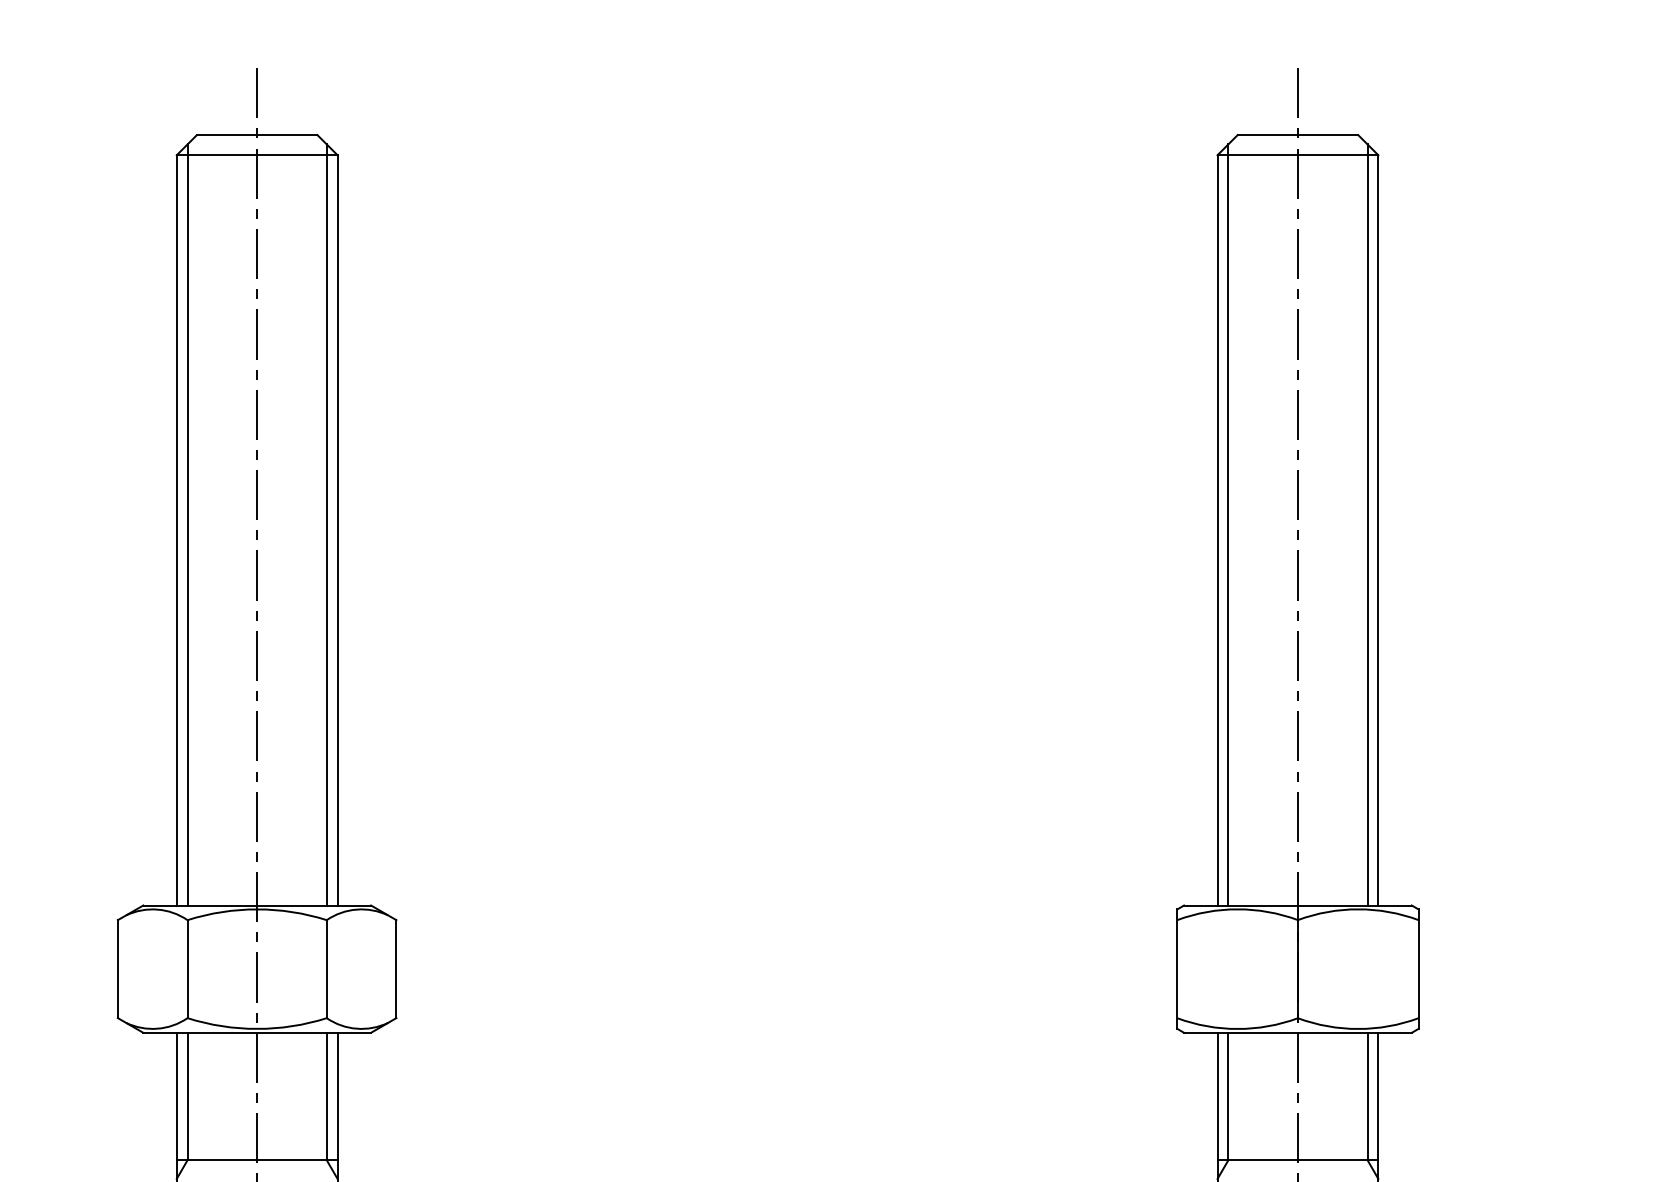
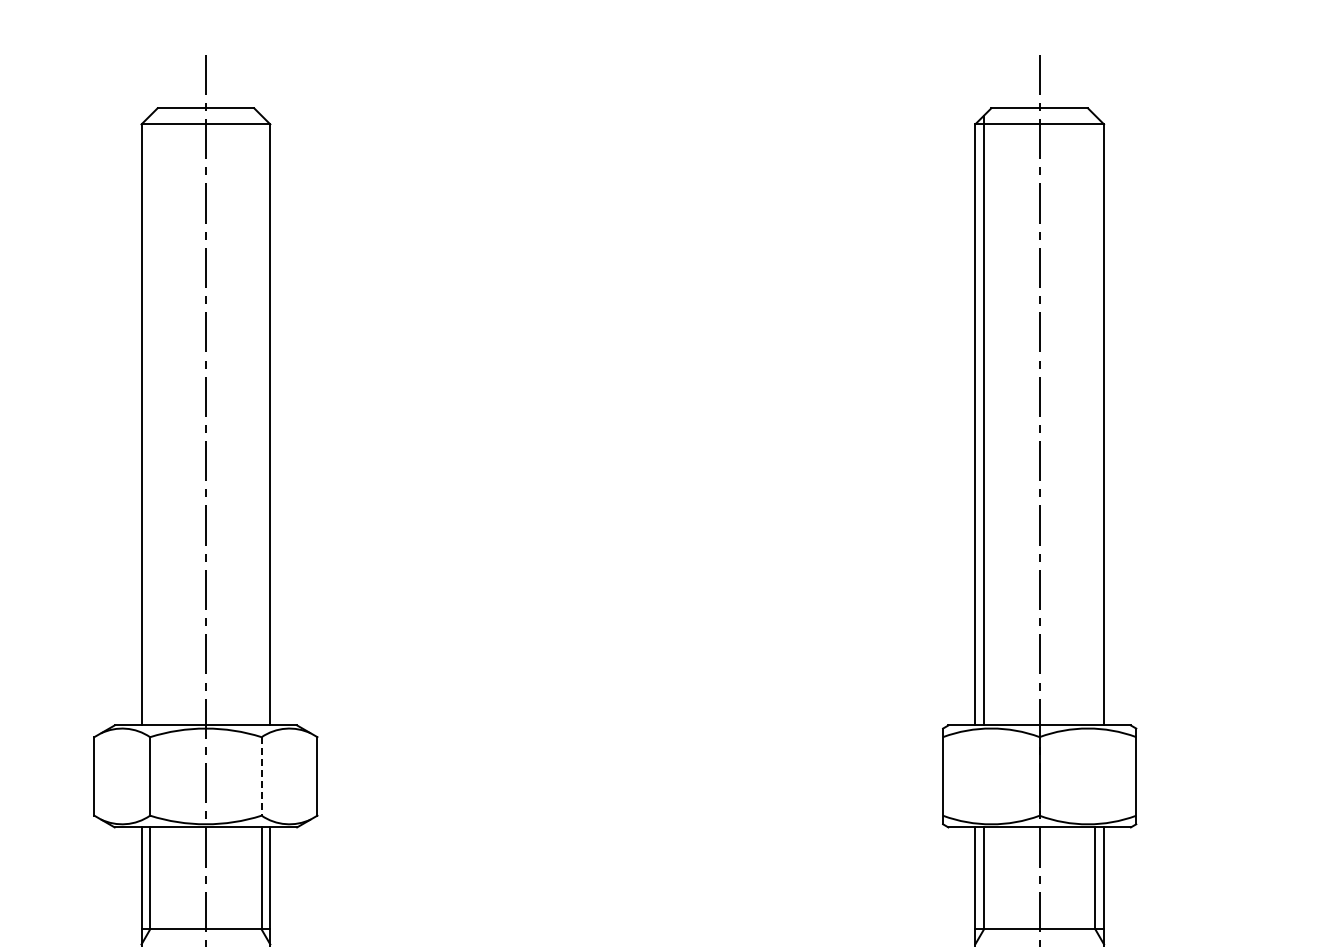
line: (188, 524) -> (150, 420), removed
line: (326, 524) -> (261, 420), removed
line: (1367, 524) -> (1095, 420), removed
line: (326, 969) -> (261, 776), solid -> dashed

